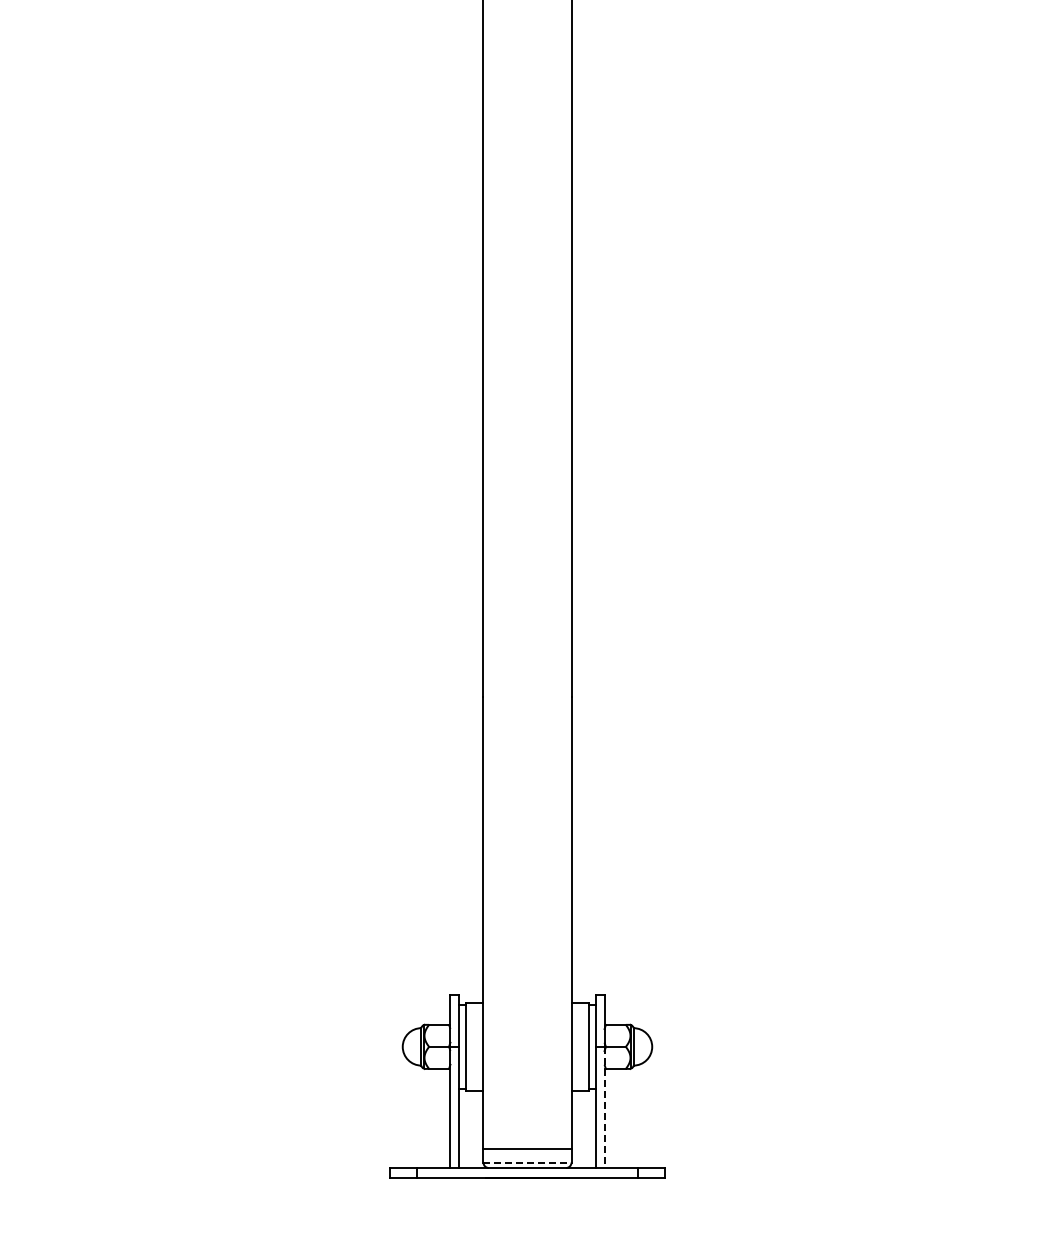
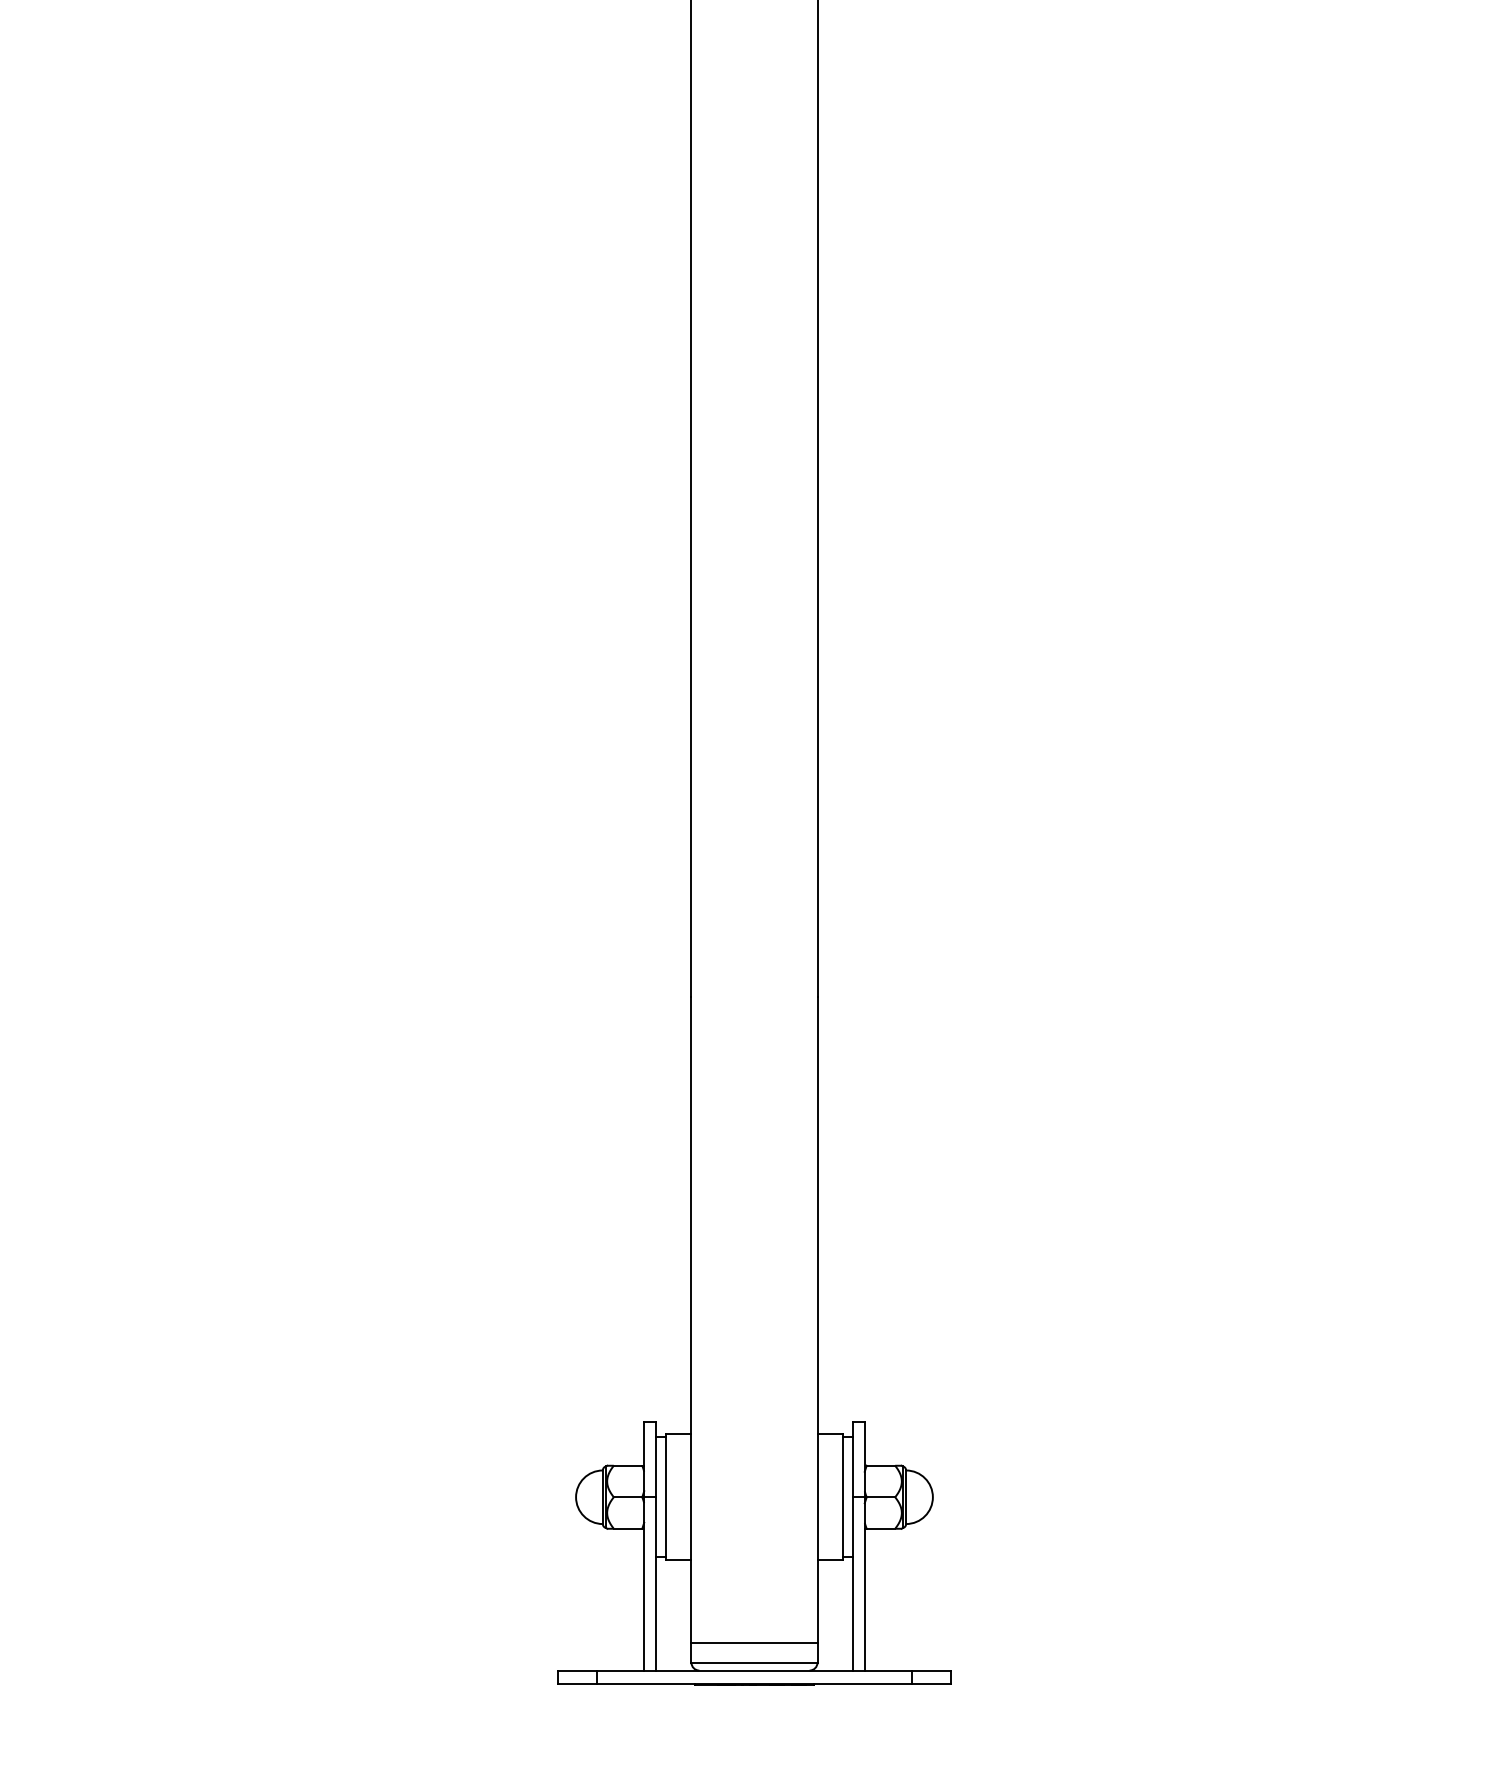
line: (604, 1107) -> (864, 1583), dashed -> solid
line: (527, 1162) -> (754, 1662), dashed -> solid

